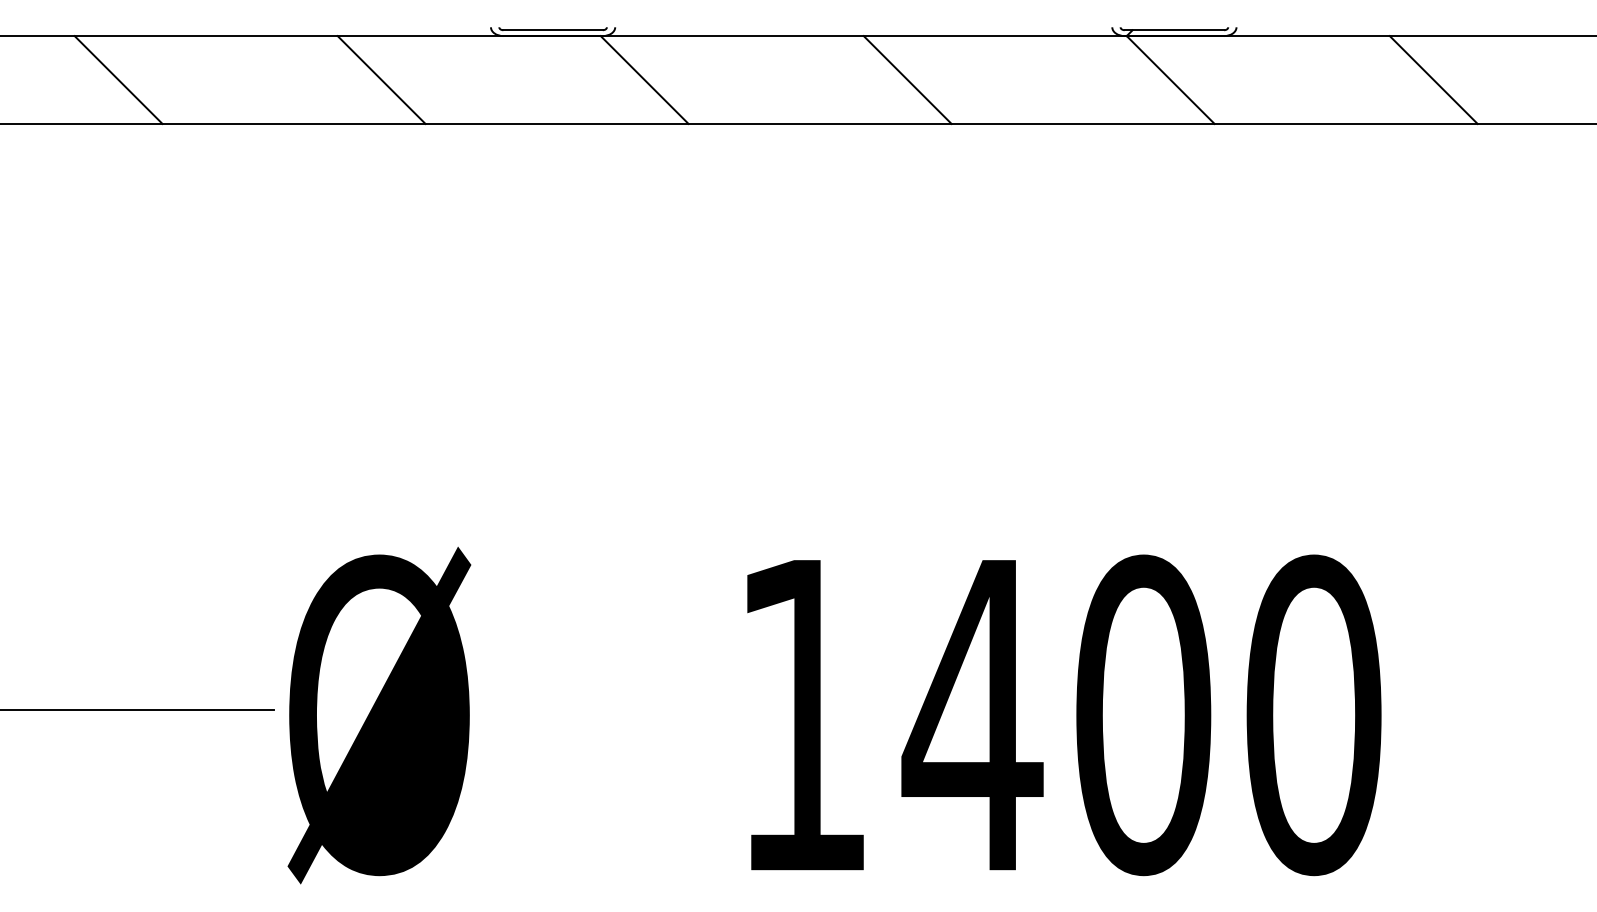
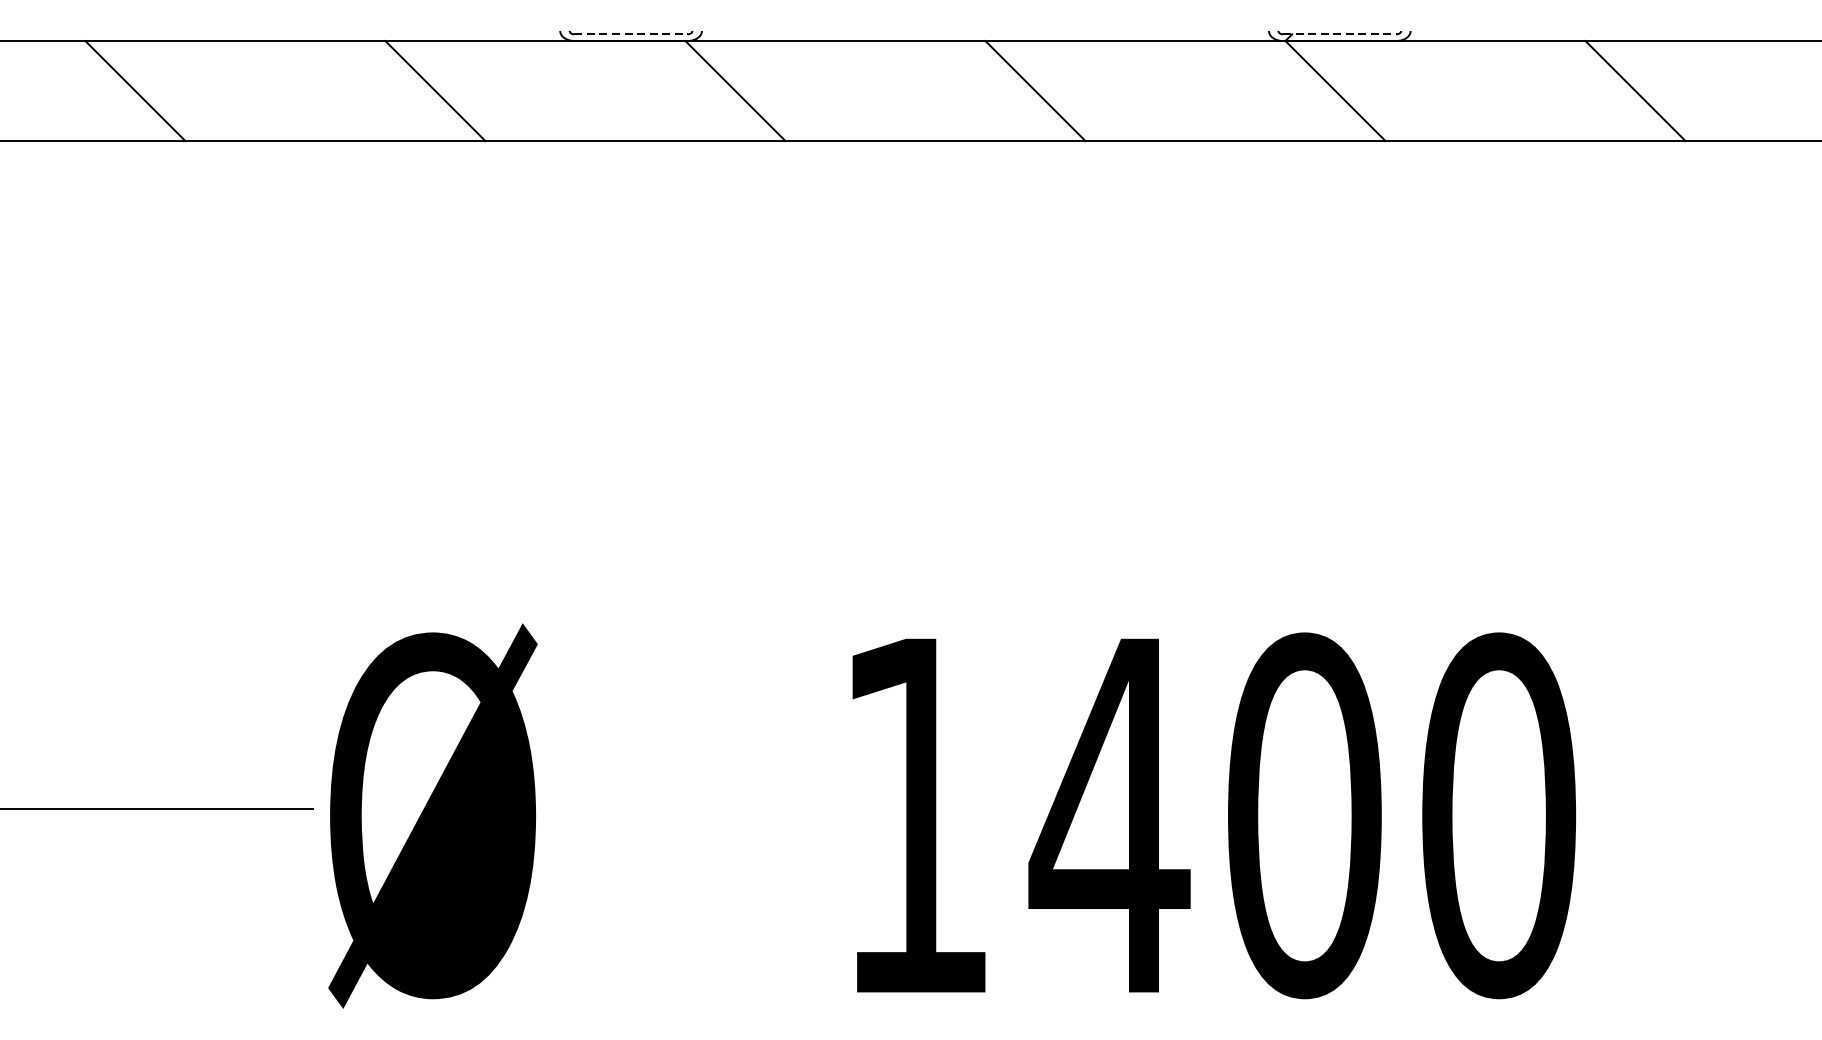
line: (553, 30) -> (631, 34), solid -> dashed
line: (1174, 30) -> (1339, 34), solid -> dashed

